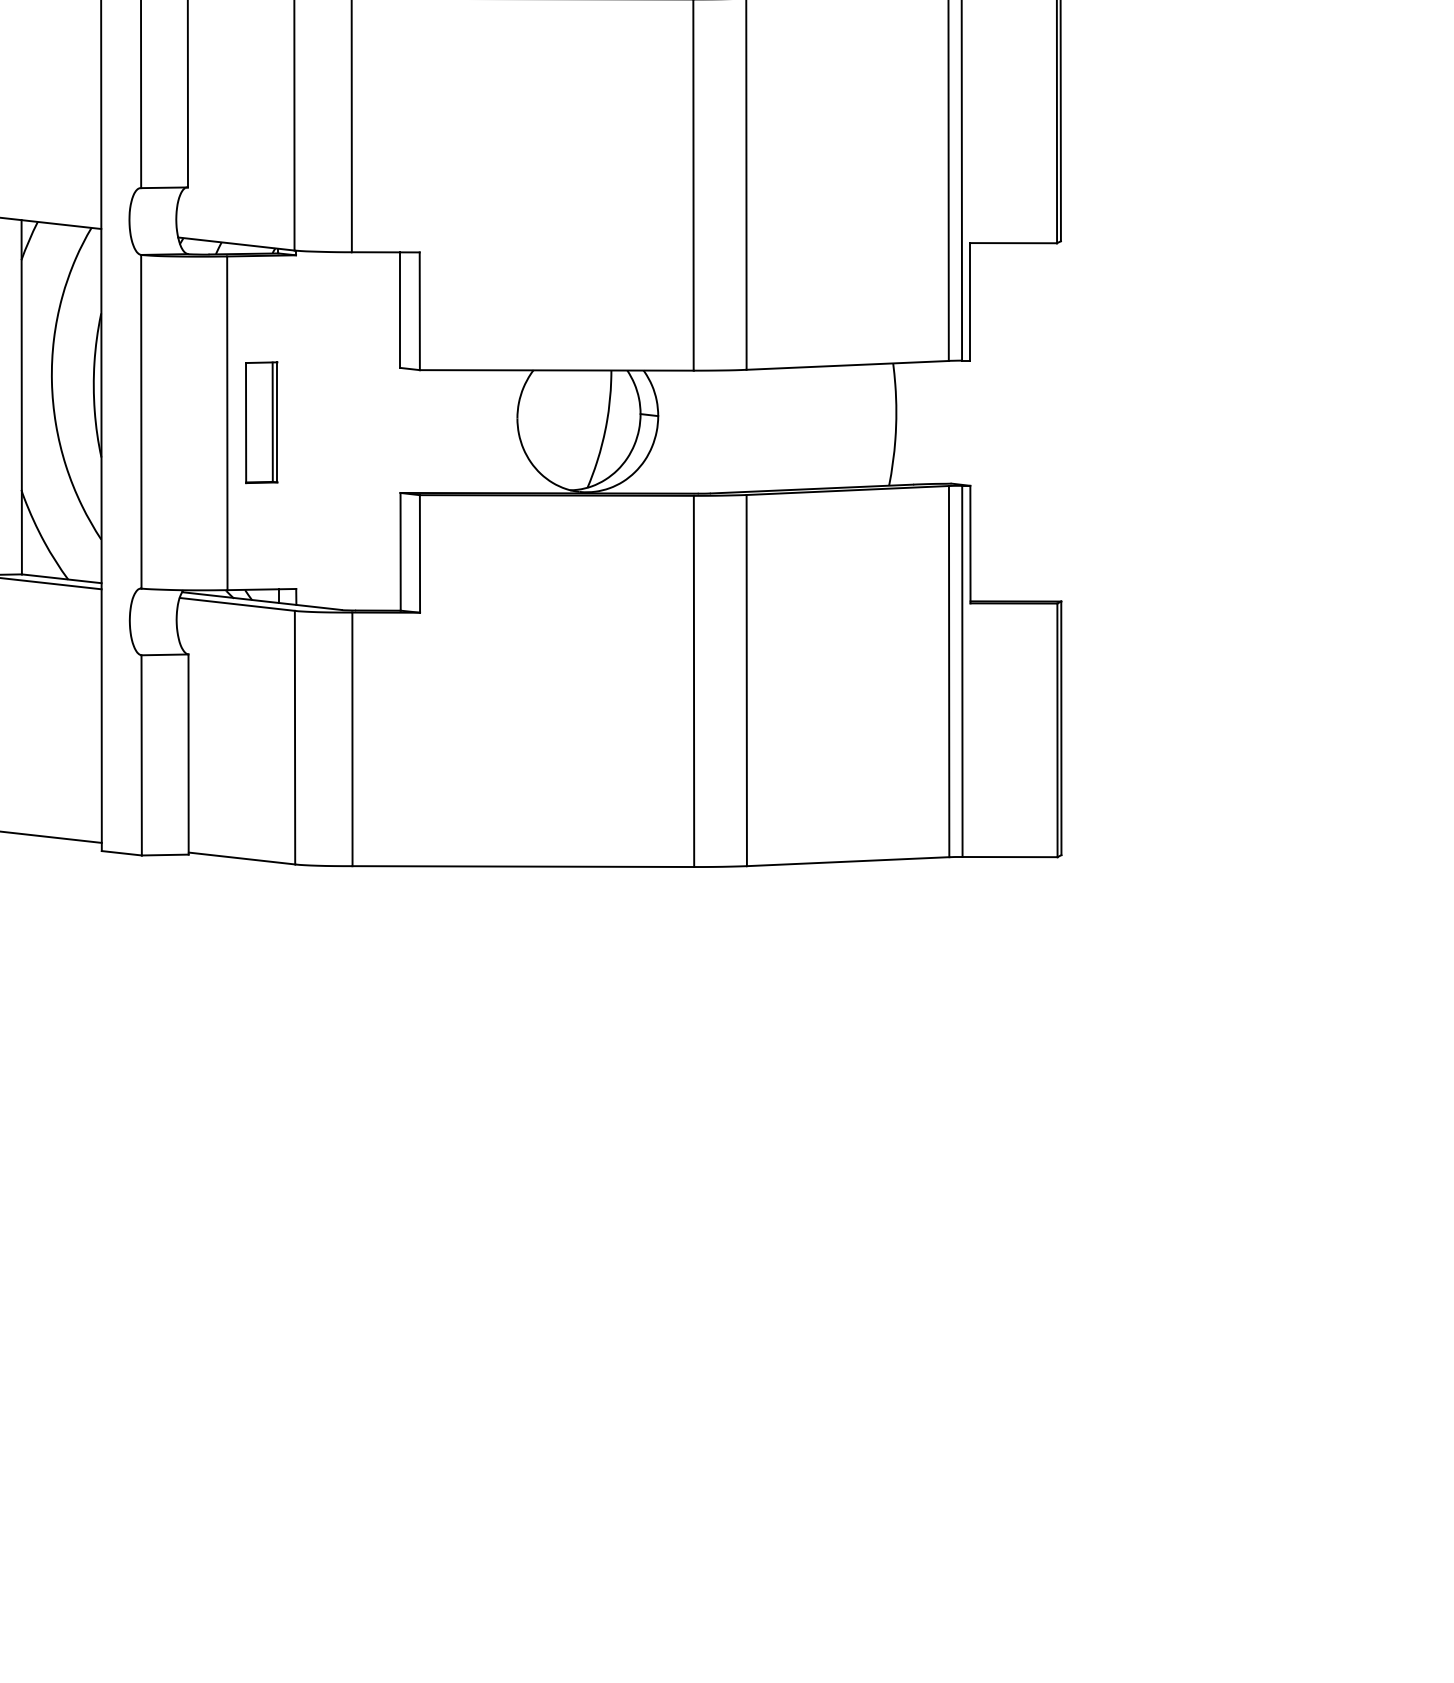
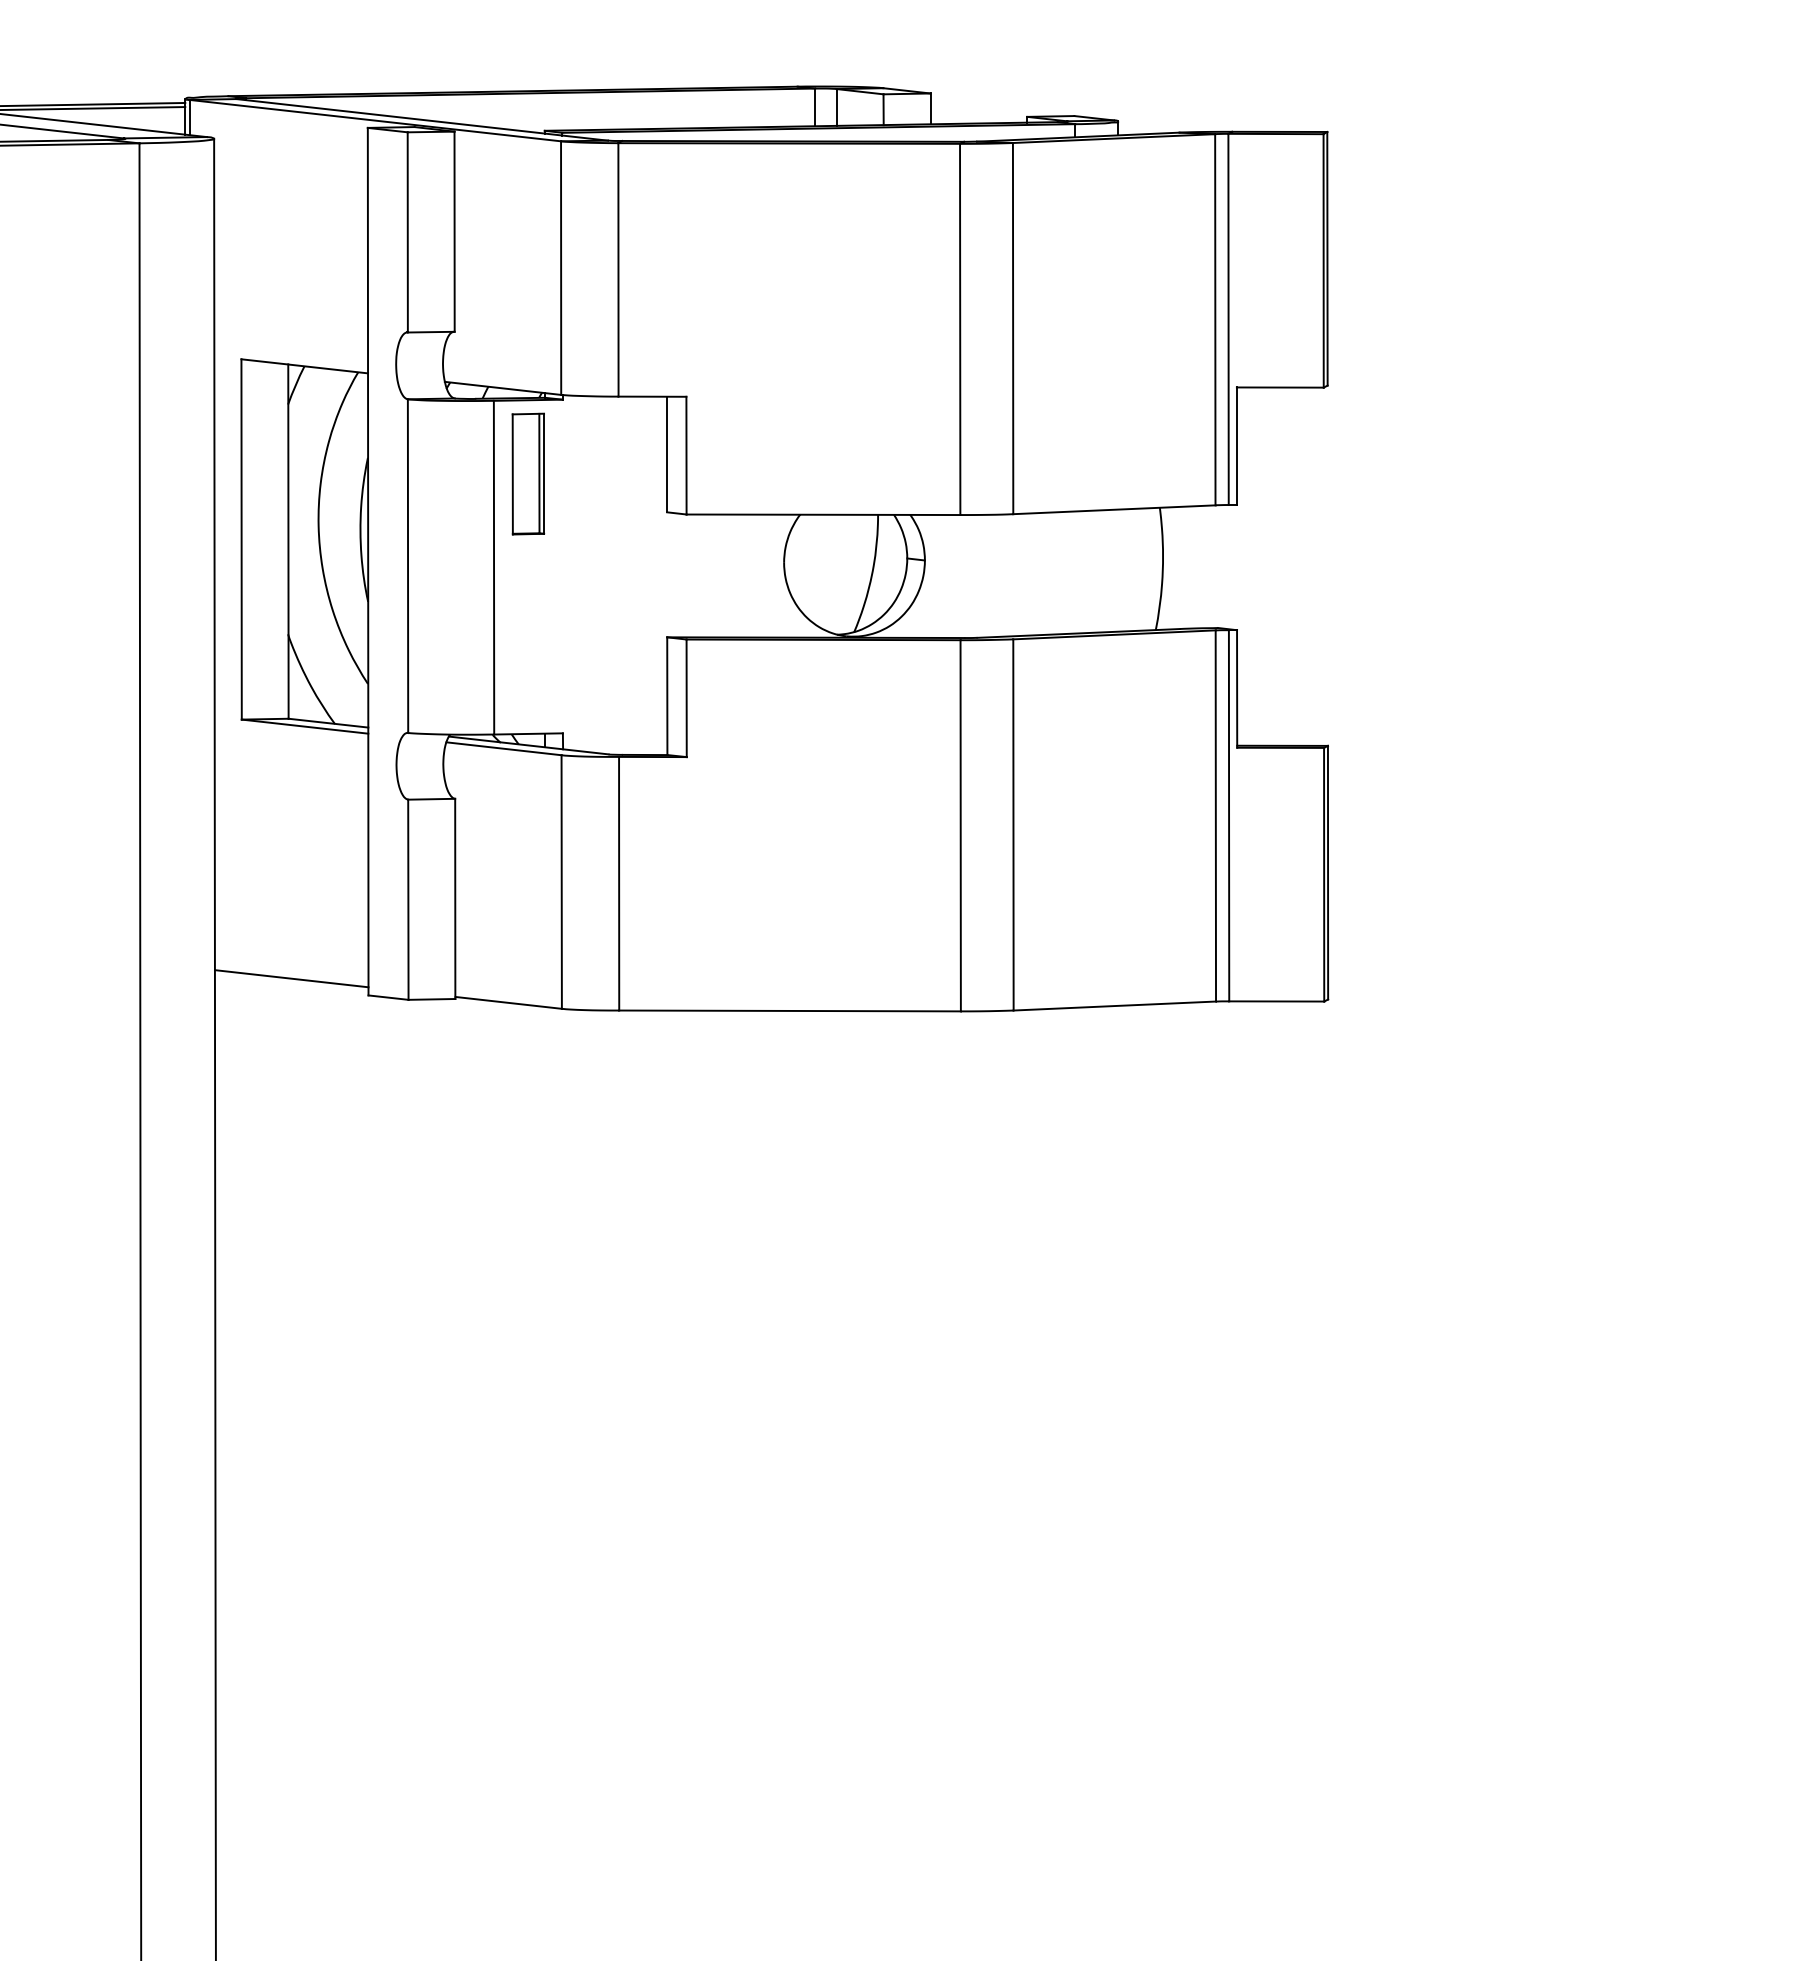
part: (261, 422) -> (528, 473), moved

